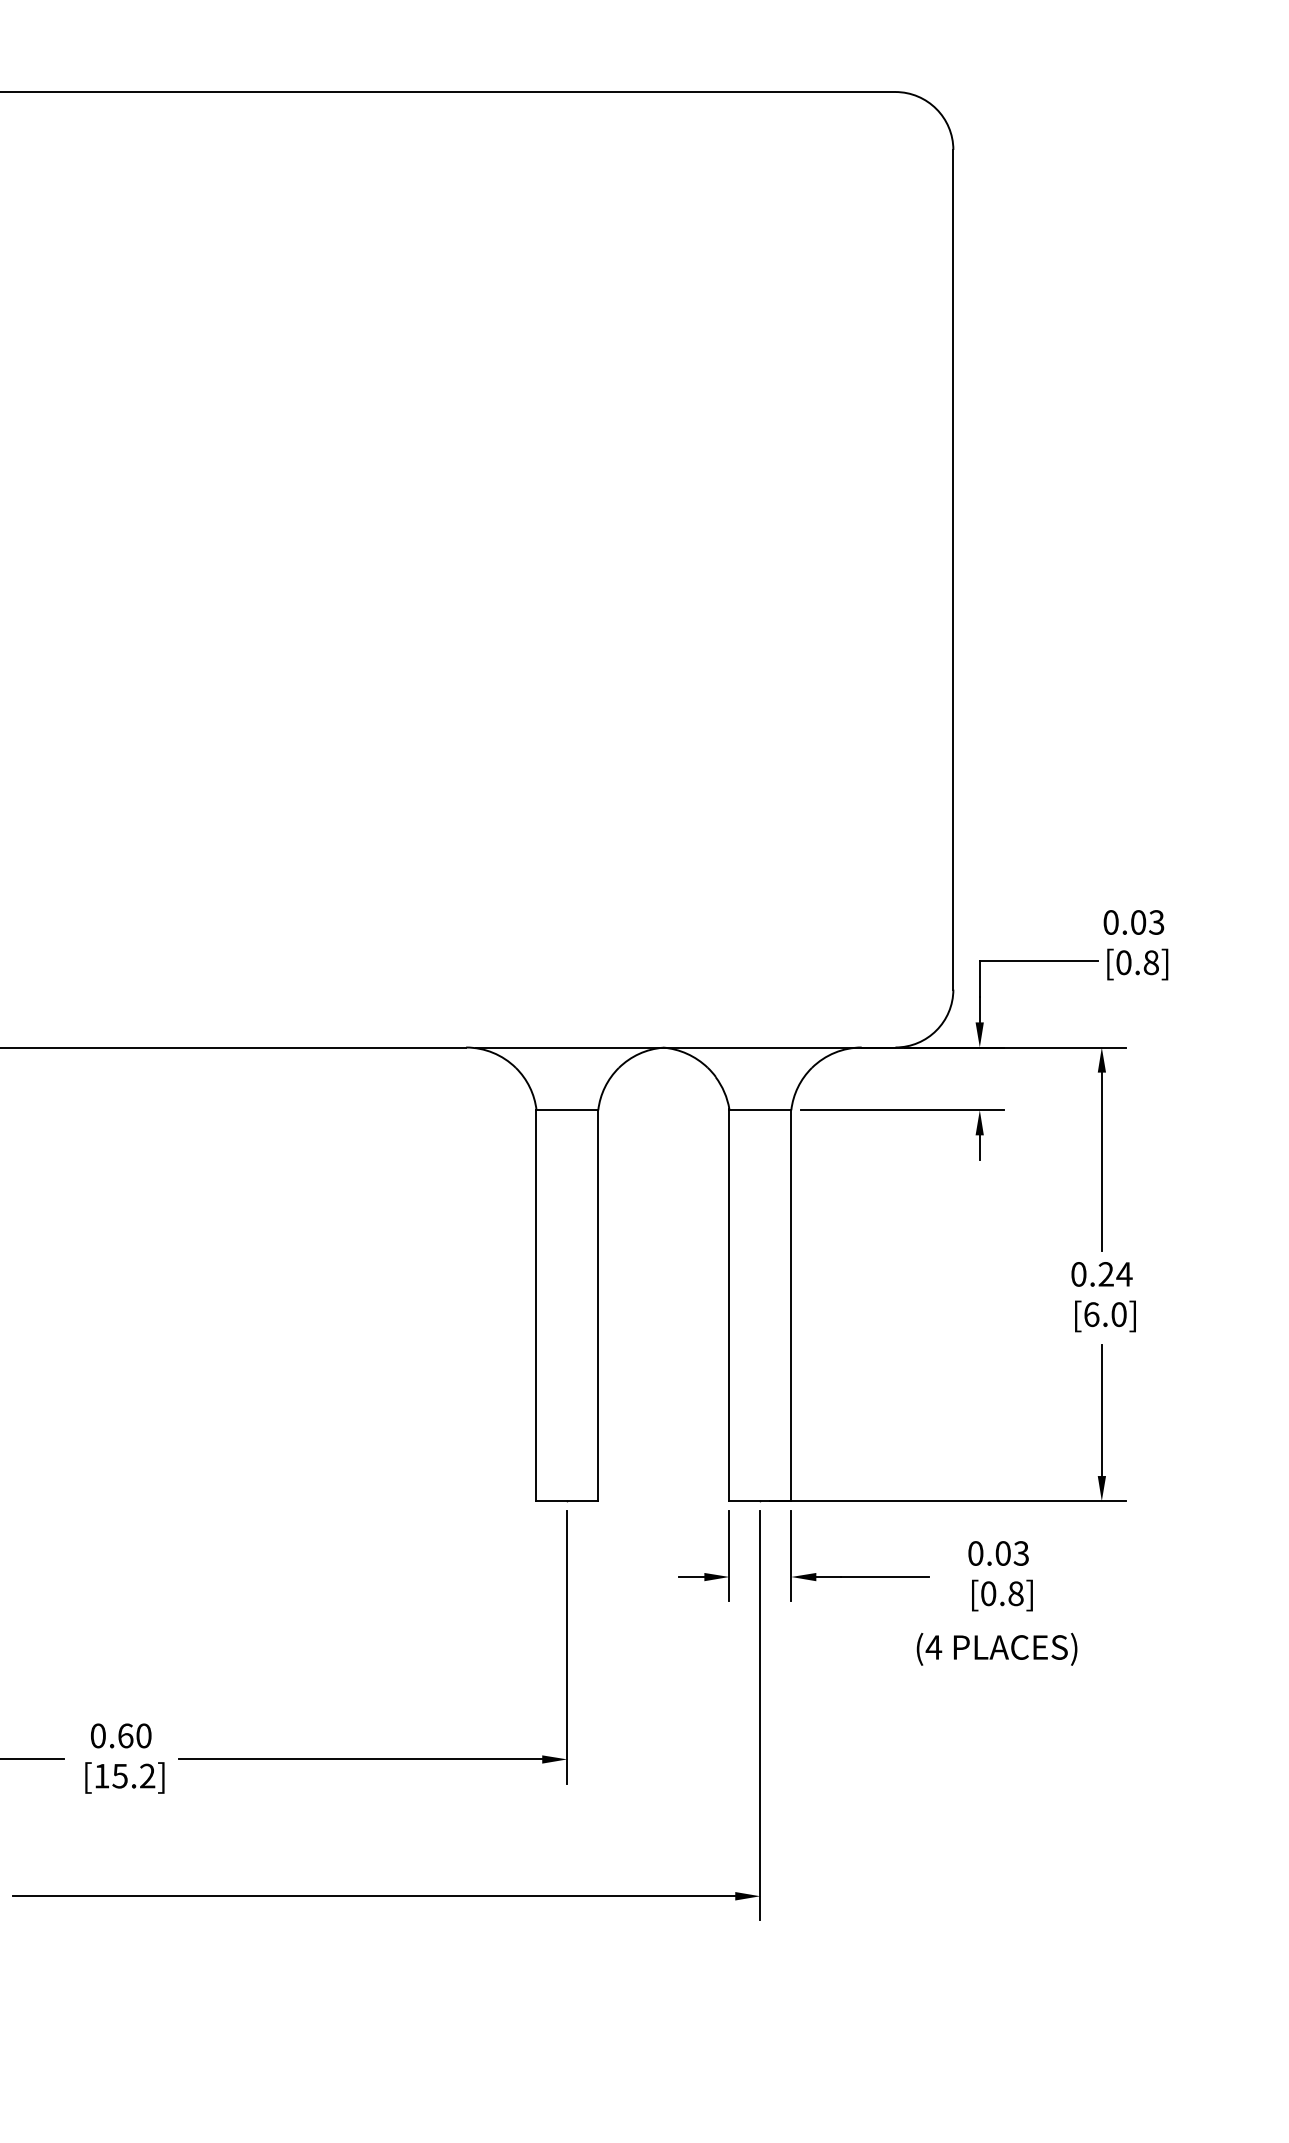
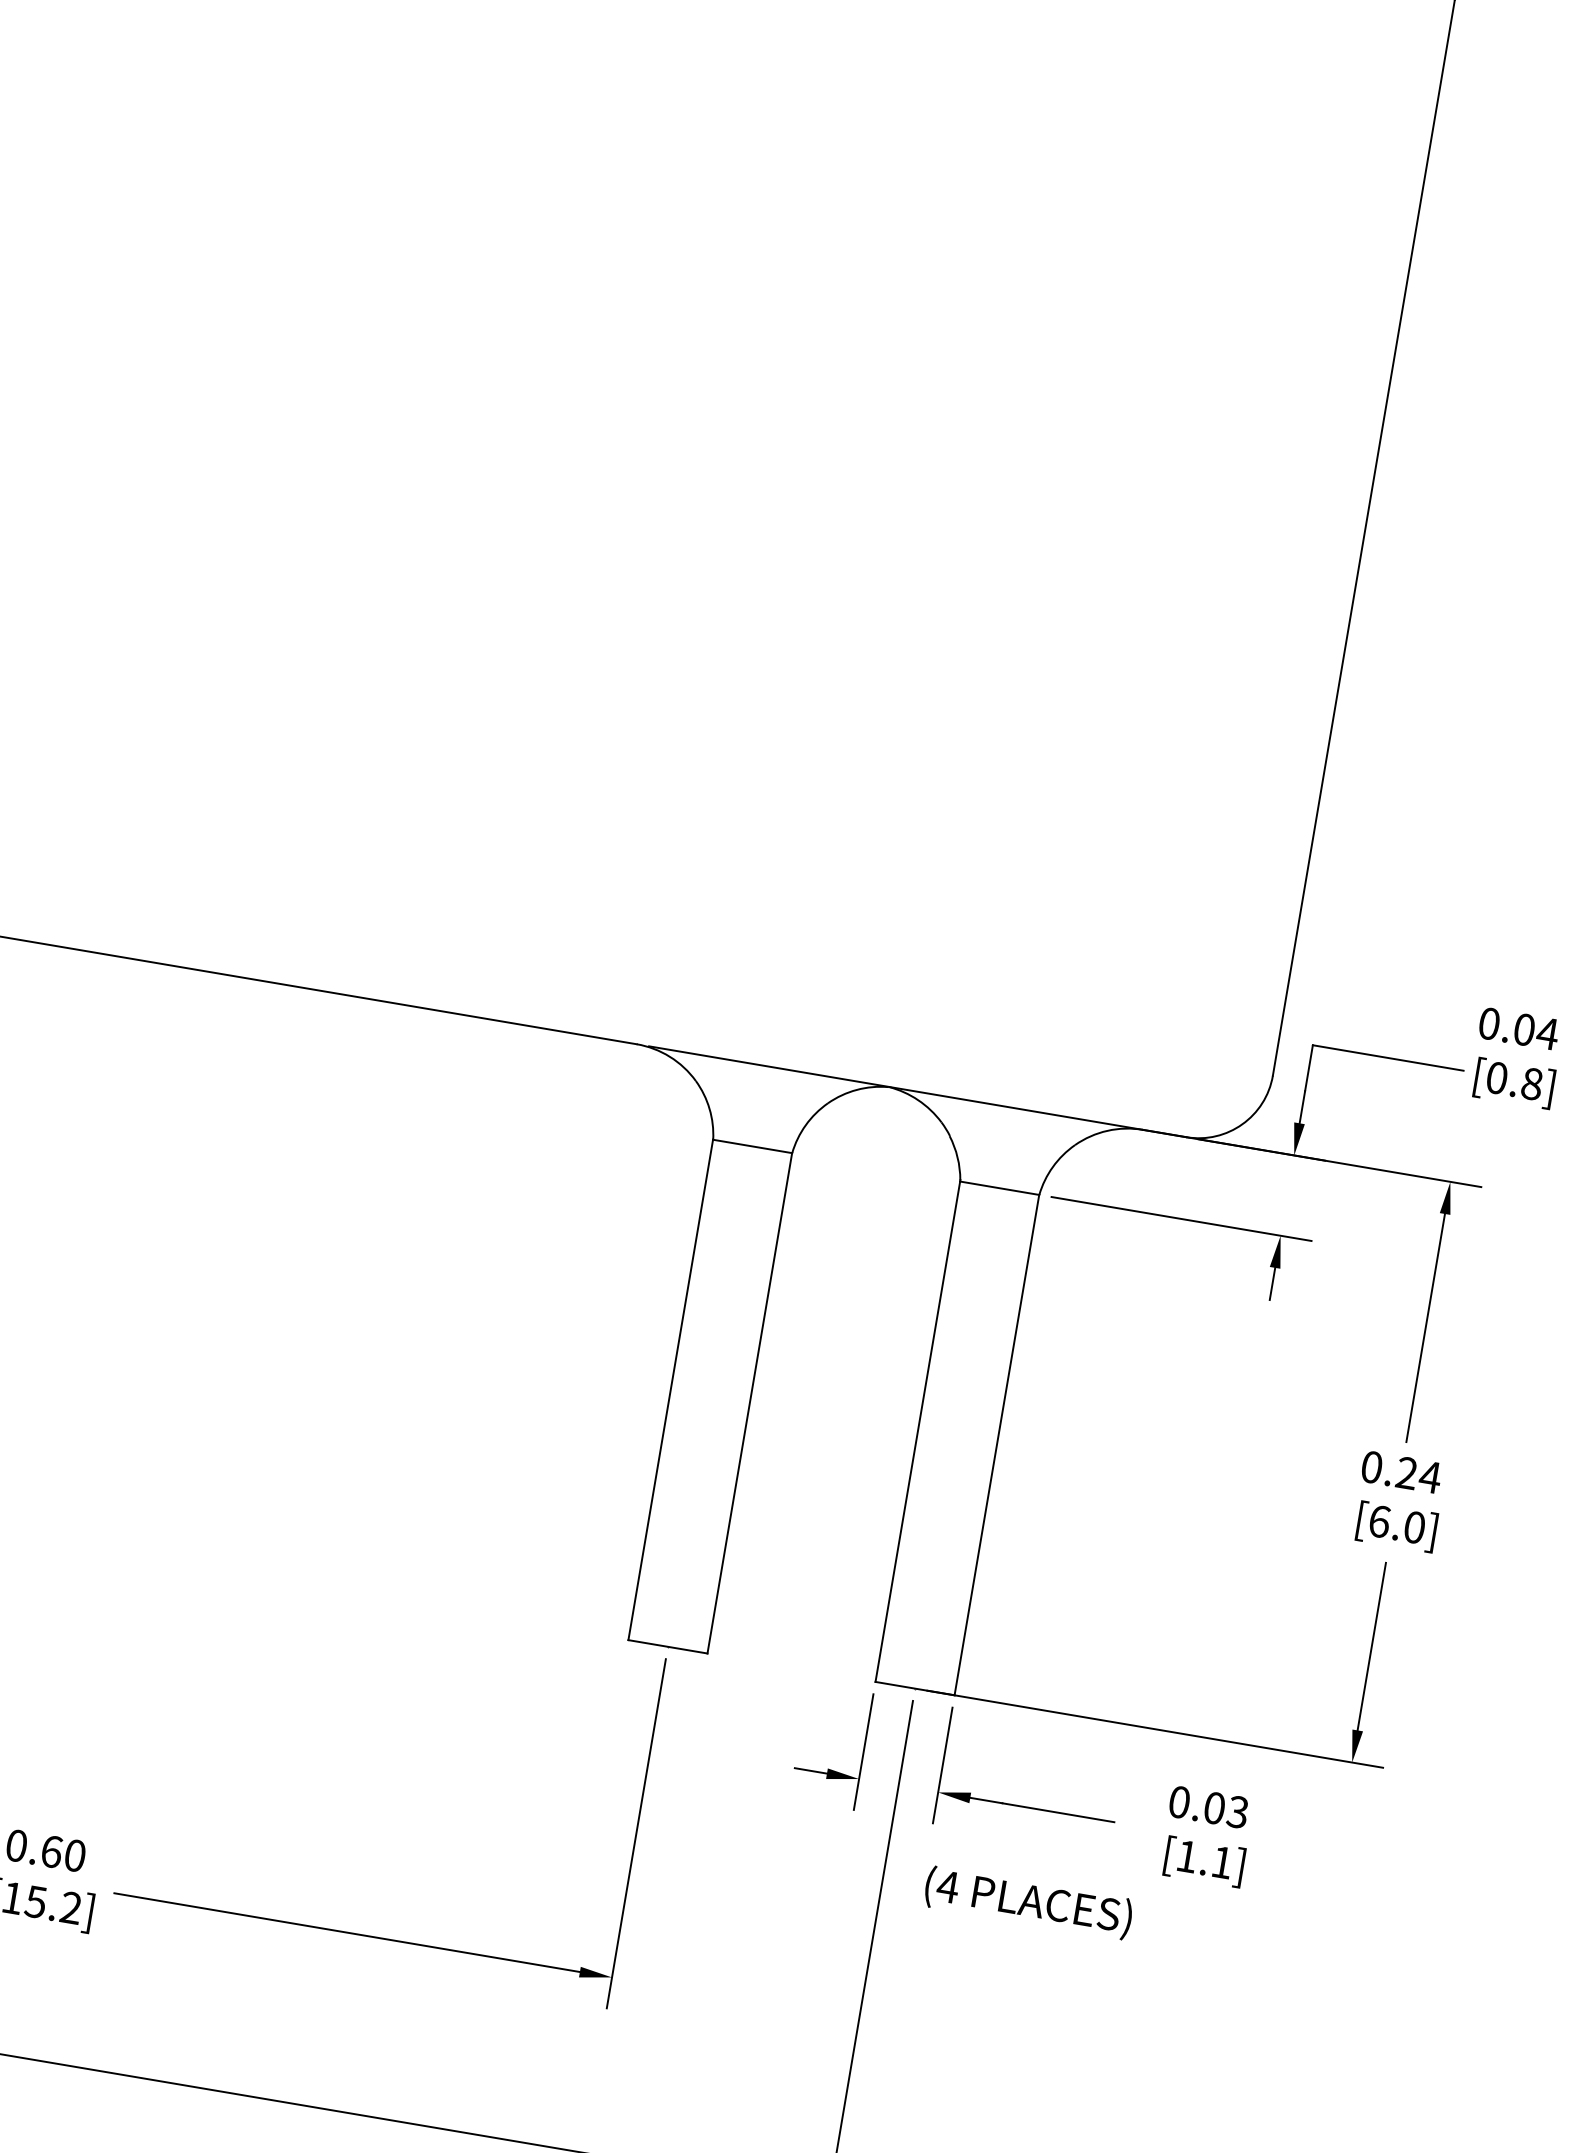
text: (1156, 922) -> (1547, 1033), 0.03 -> 0.04
text: (1002, 1593) -> (1205, 1859), [0.8] -> [1.1]
text: (996, 1648) -> (1028, 1901), moved

